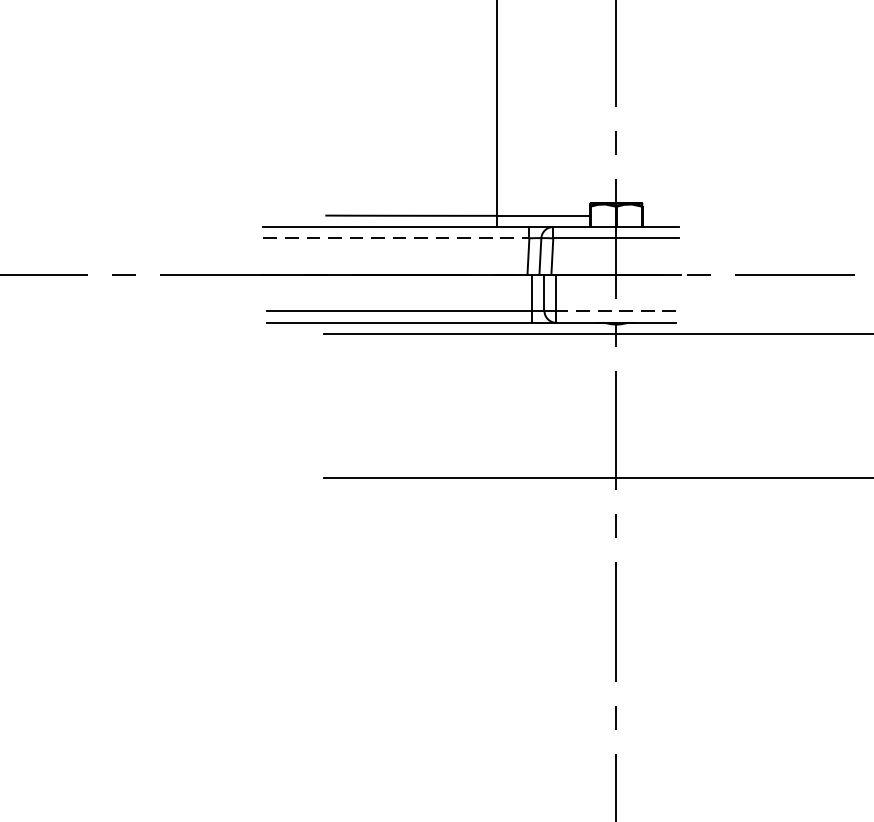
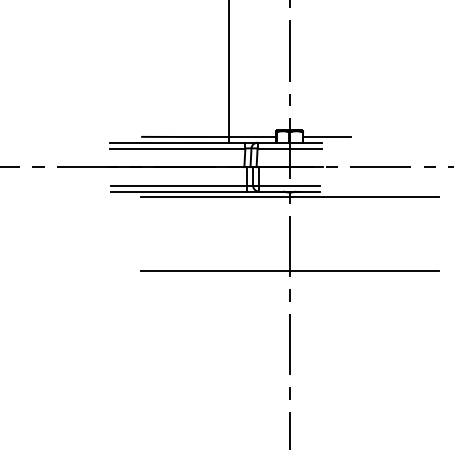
line: (688, 216) -> (326, 137), added
line: (396, 238) -> (177, 148), dashed -> solid
line: (615, 310) -> (289, 185), dashed -> solid

